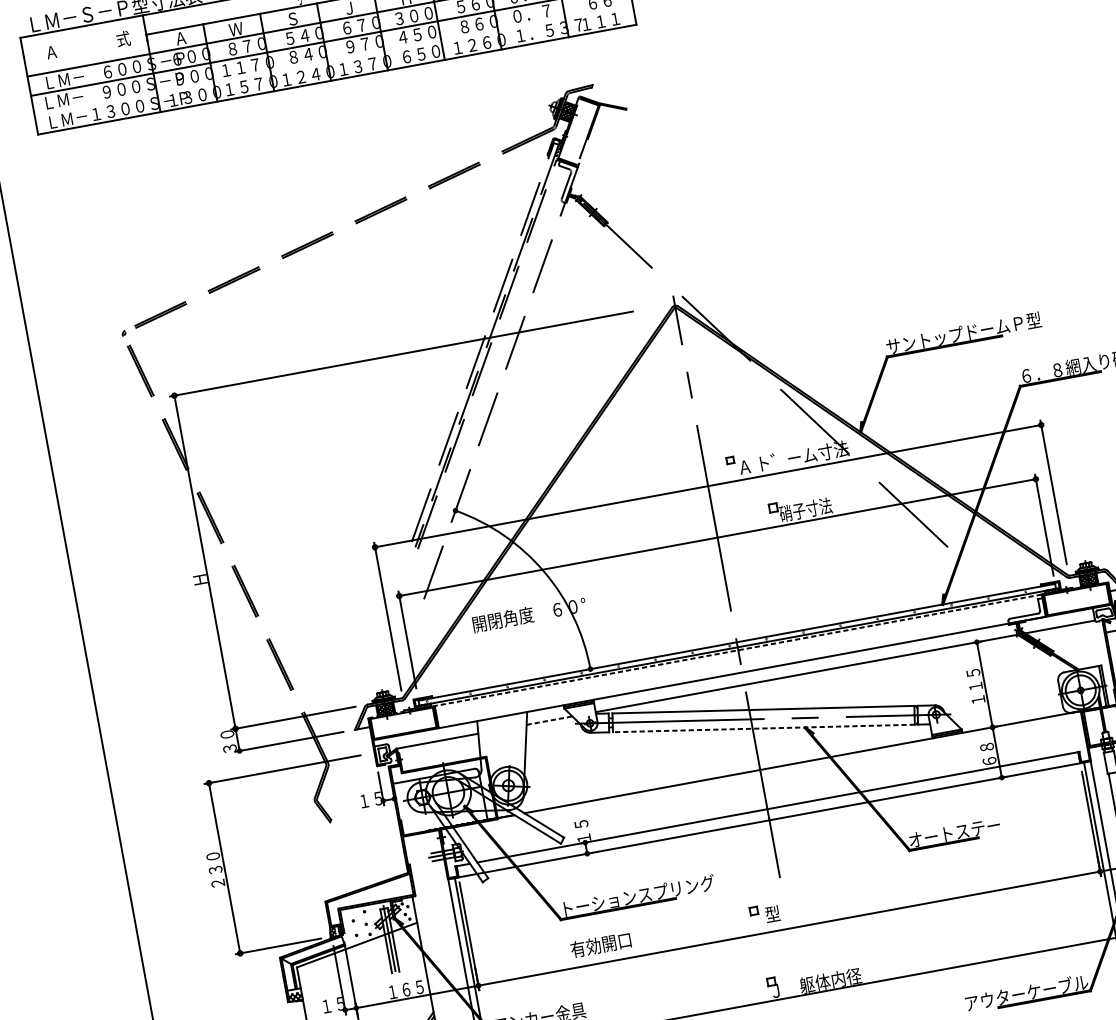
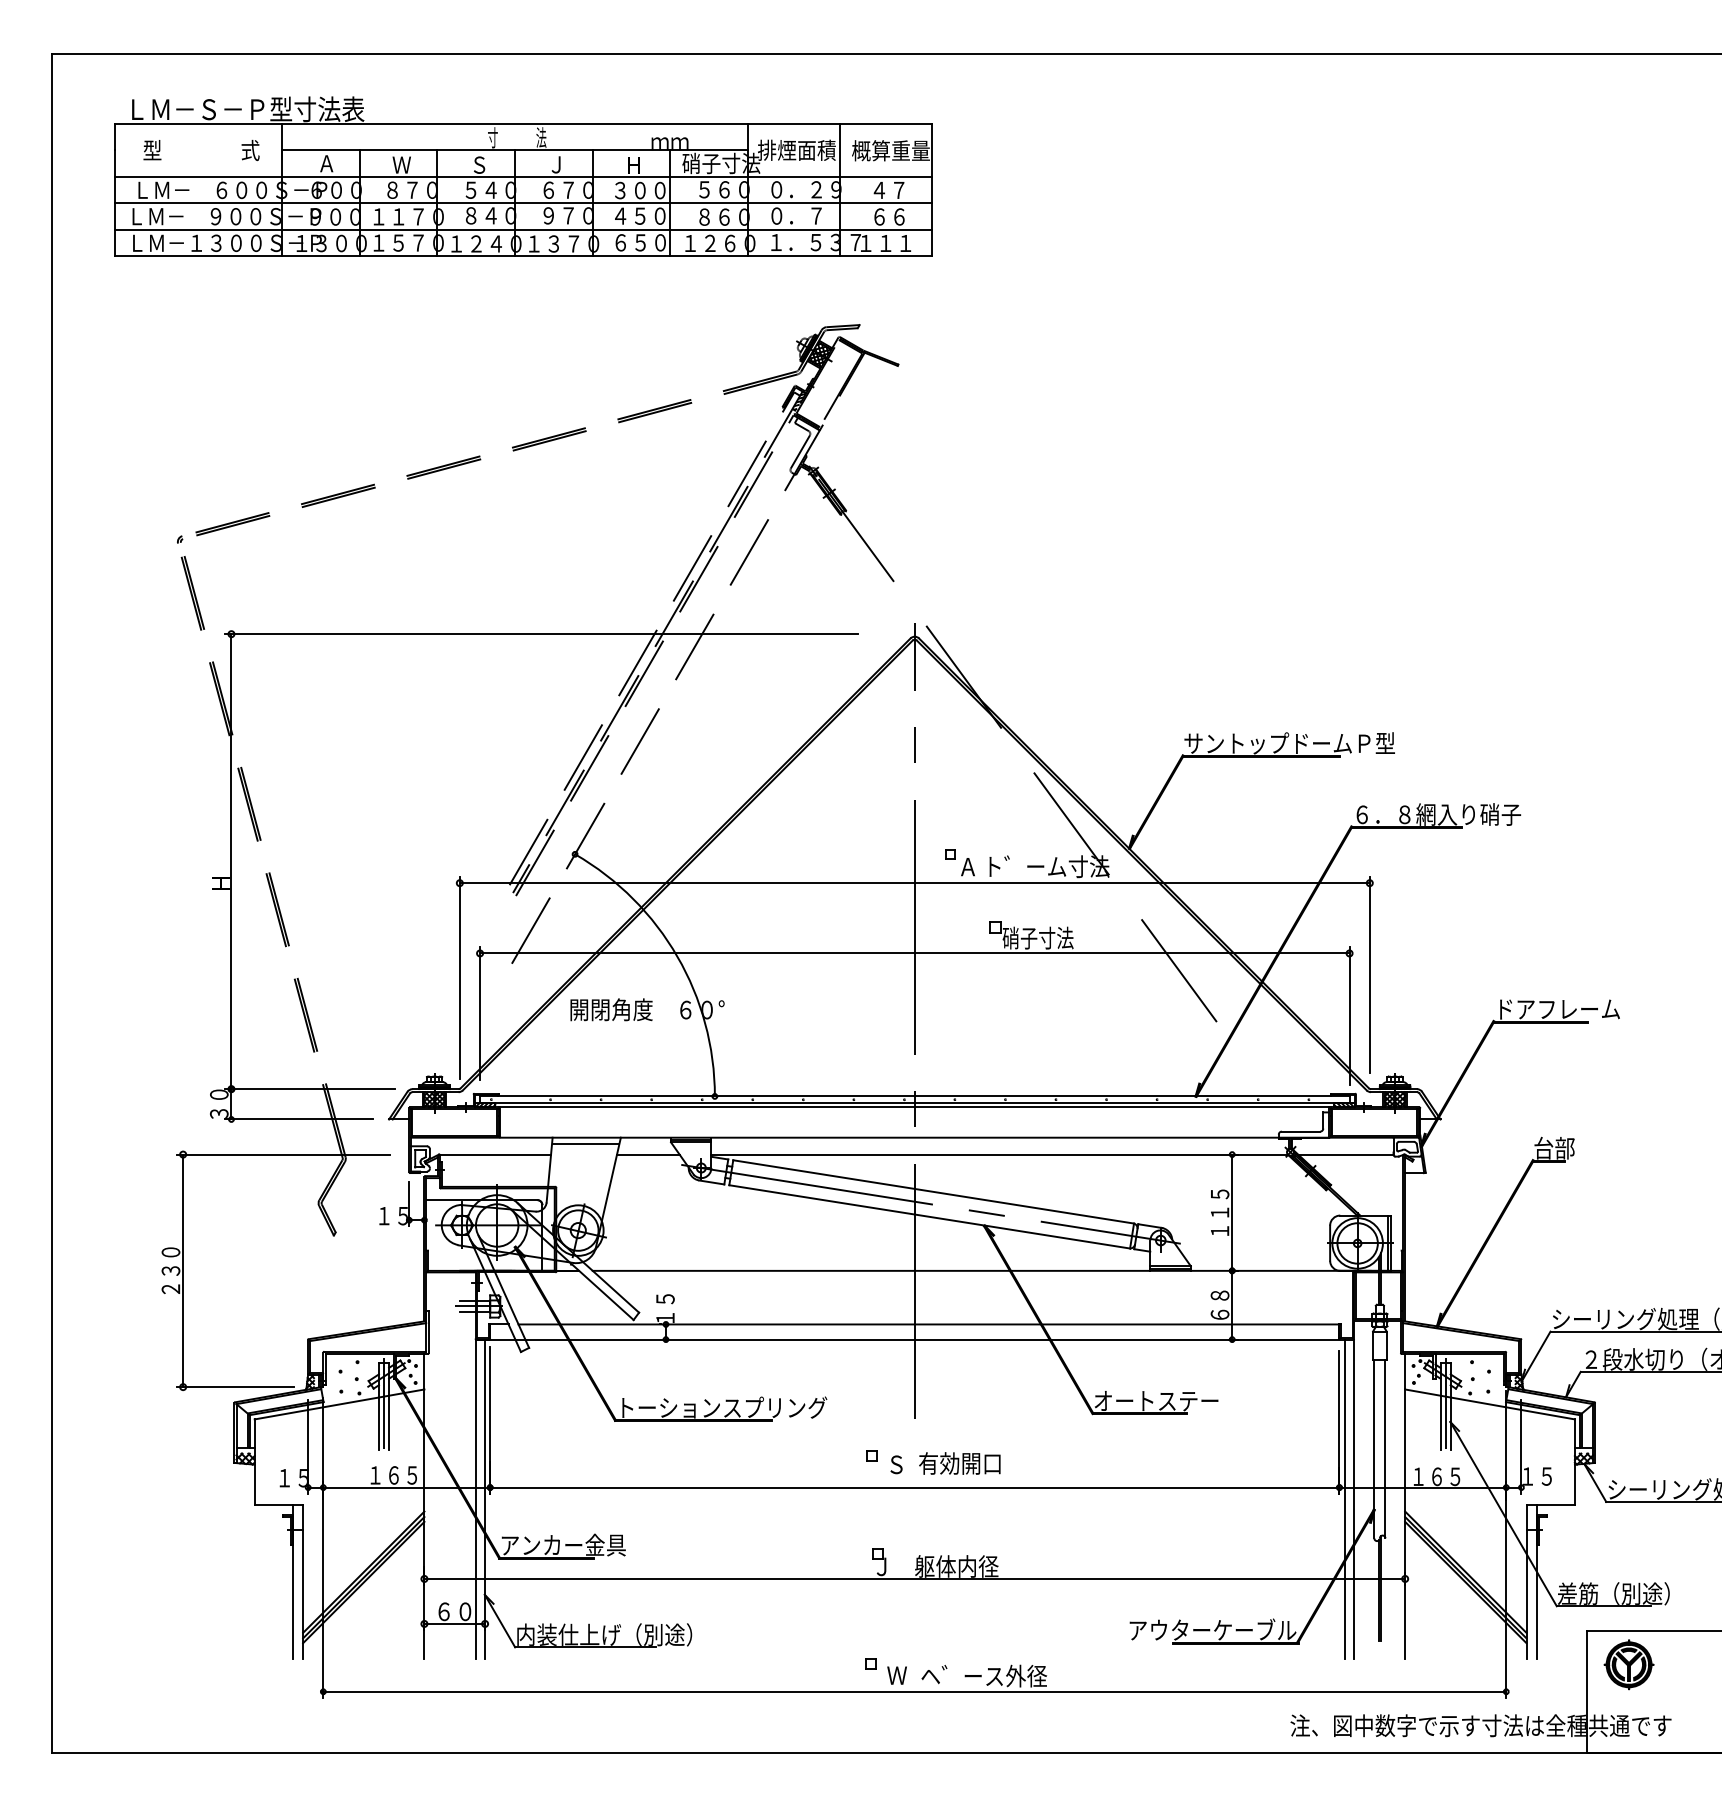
text: (51, 52) -> (152, 150), Ａ -> 型
line: (333, 60) -> (522, 229), added
line: (705, 656) -> (869, 1107), dashed -> solid
line: (502, 720) -> (585, 1143), added
line: (549, 720) -> (648, 1154), dashed -> solid
line: (763, 728) -> (929, 1216), dashed -> solid
text: (772, 913) -> (896, 1463), 型 -> Ｓ
text: (600, 945) -> (959, 1463), moved

